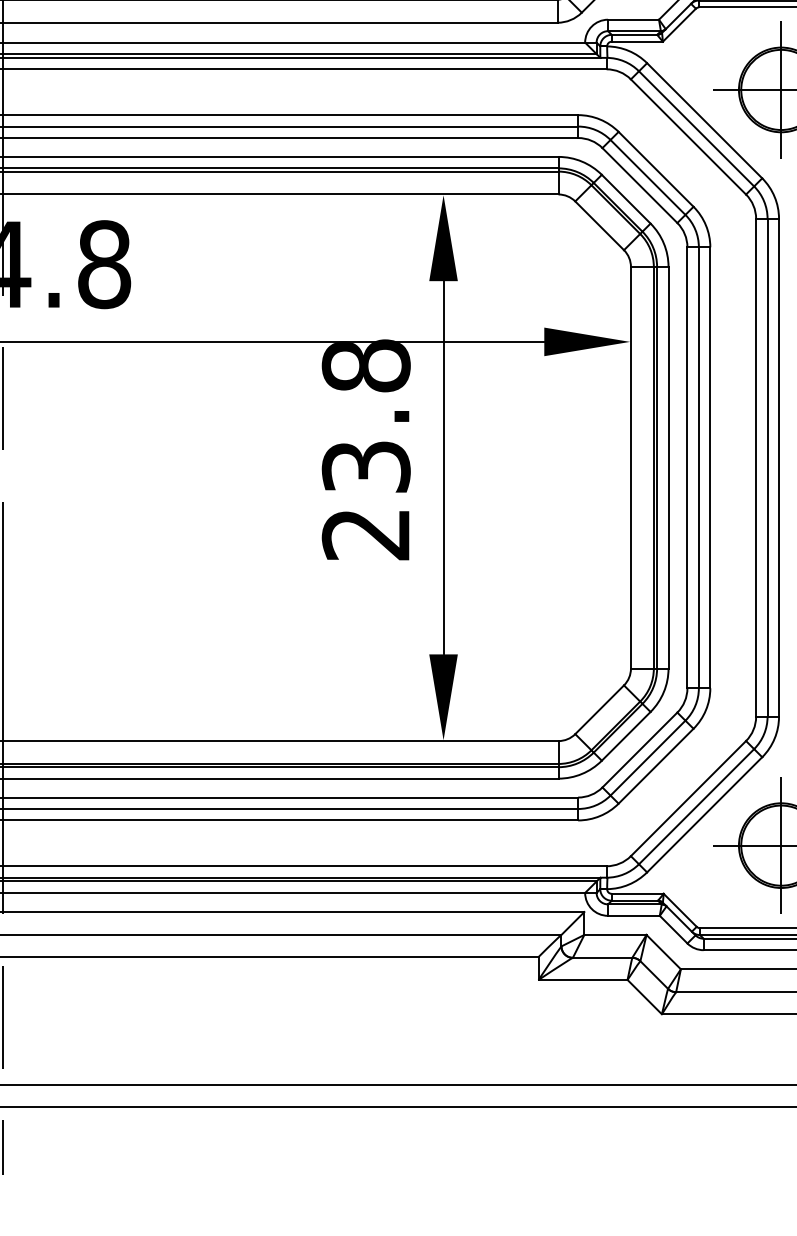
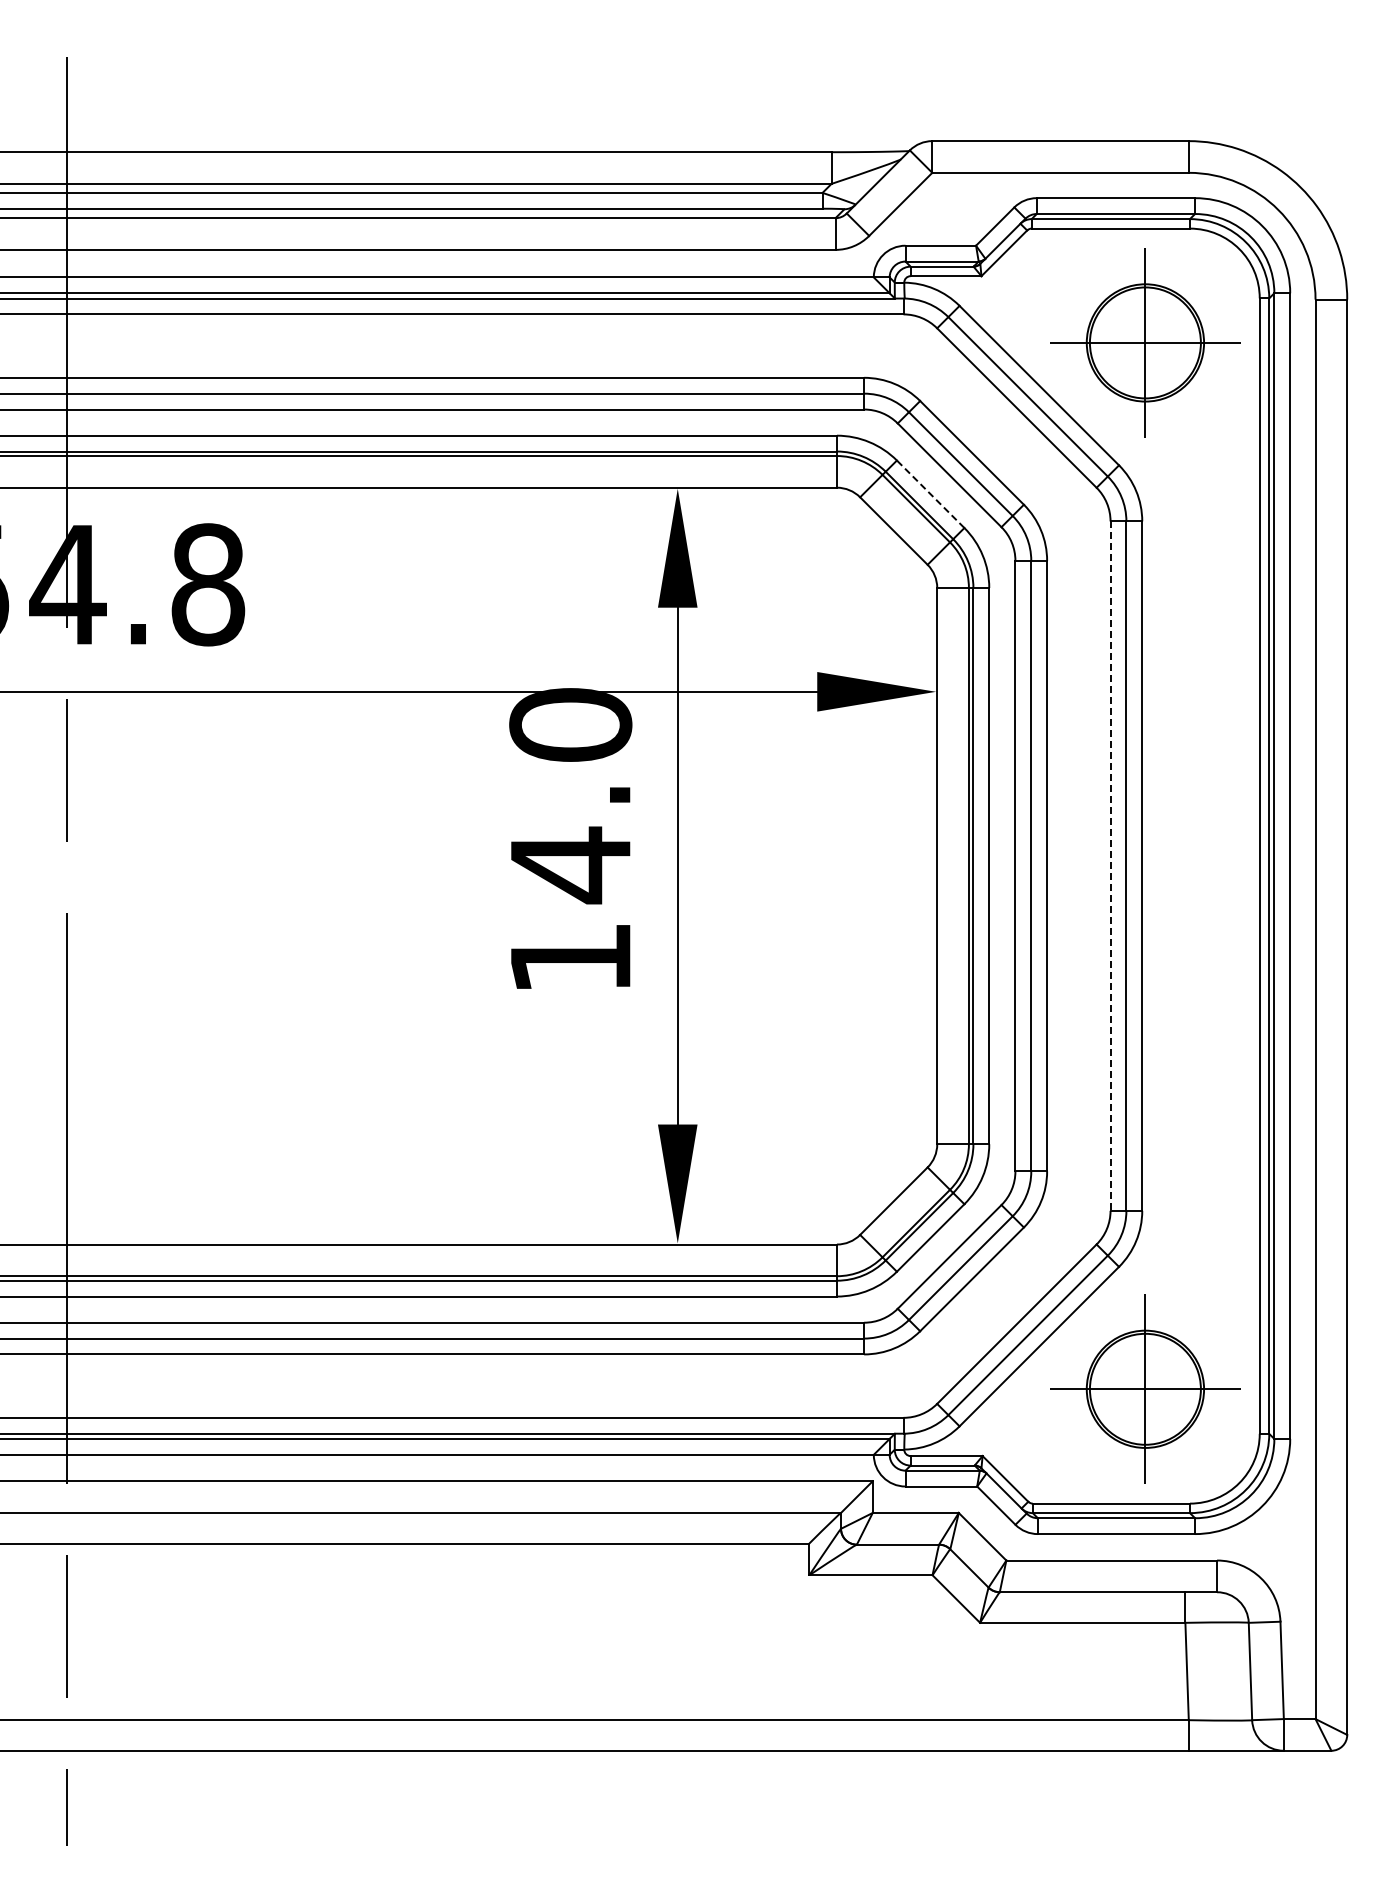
line: (626, 199) -> (930, 494), solid -> dashed
text: (366, 450) -> (570, 841), 23.8 -> 14.0
line: (756, 468) -> (1110, 866), solid -> dashed

